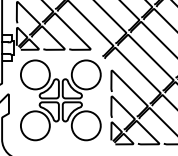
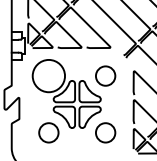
circle: (85, 74) -> (104, 75), size x0.6
circle: (34, 125) -> (47, 132), size x0.6
circle: (85, 125) -> (104, 132), size x0.6

